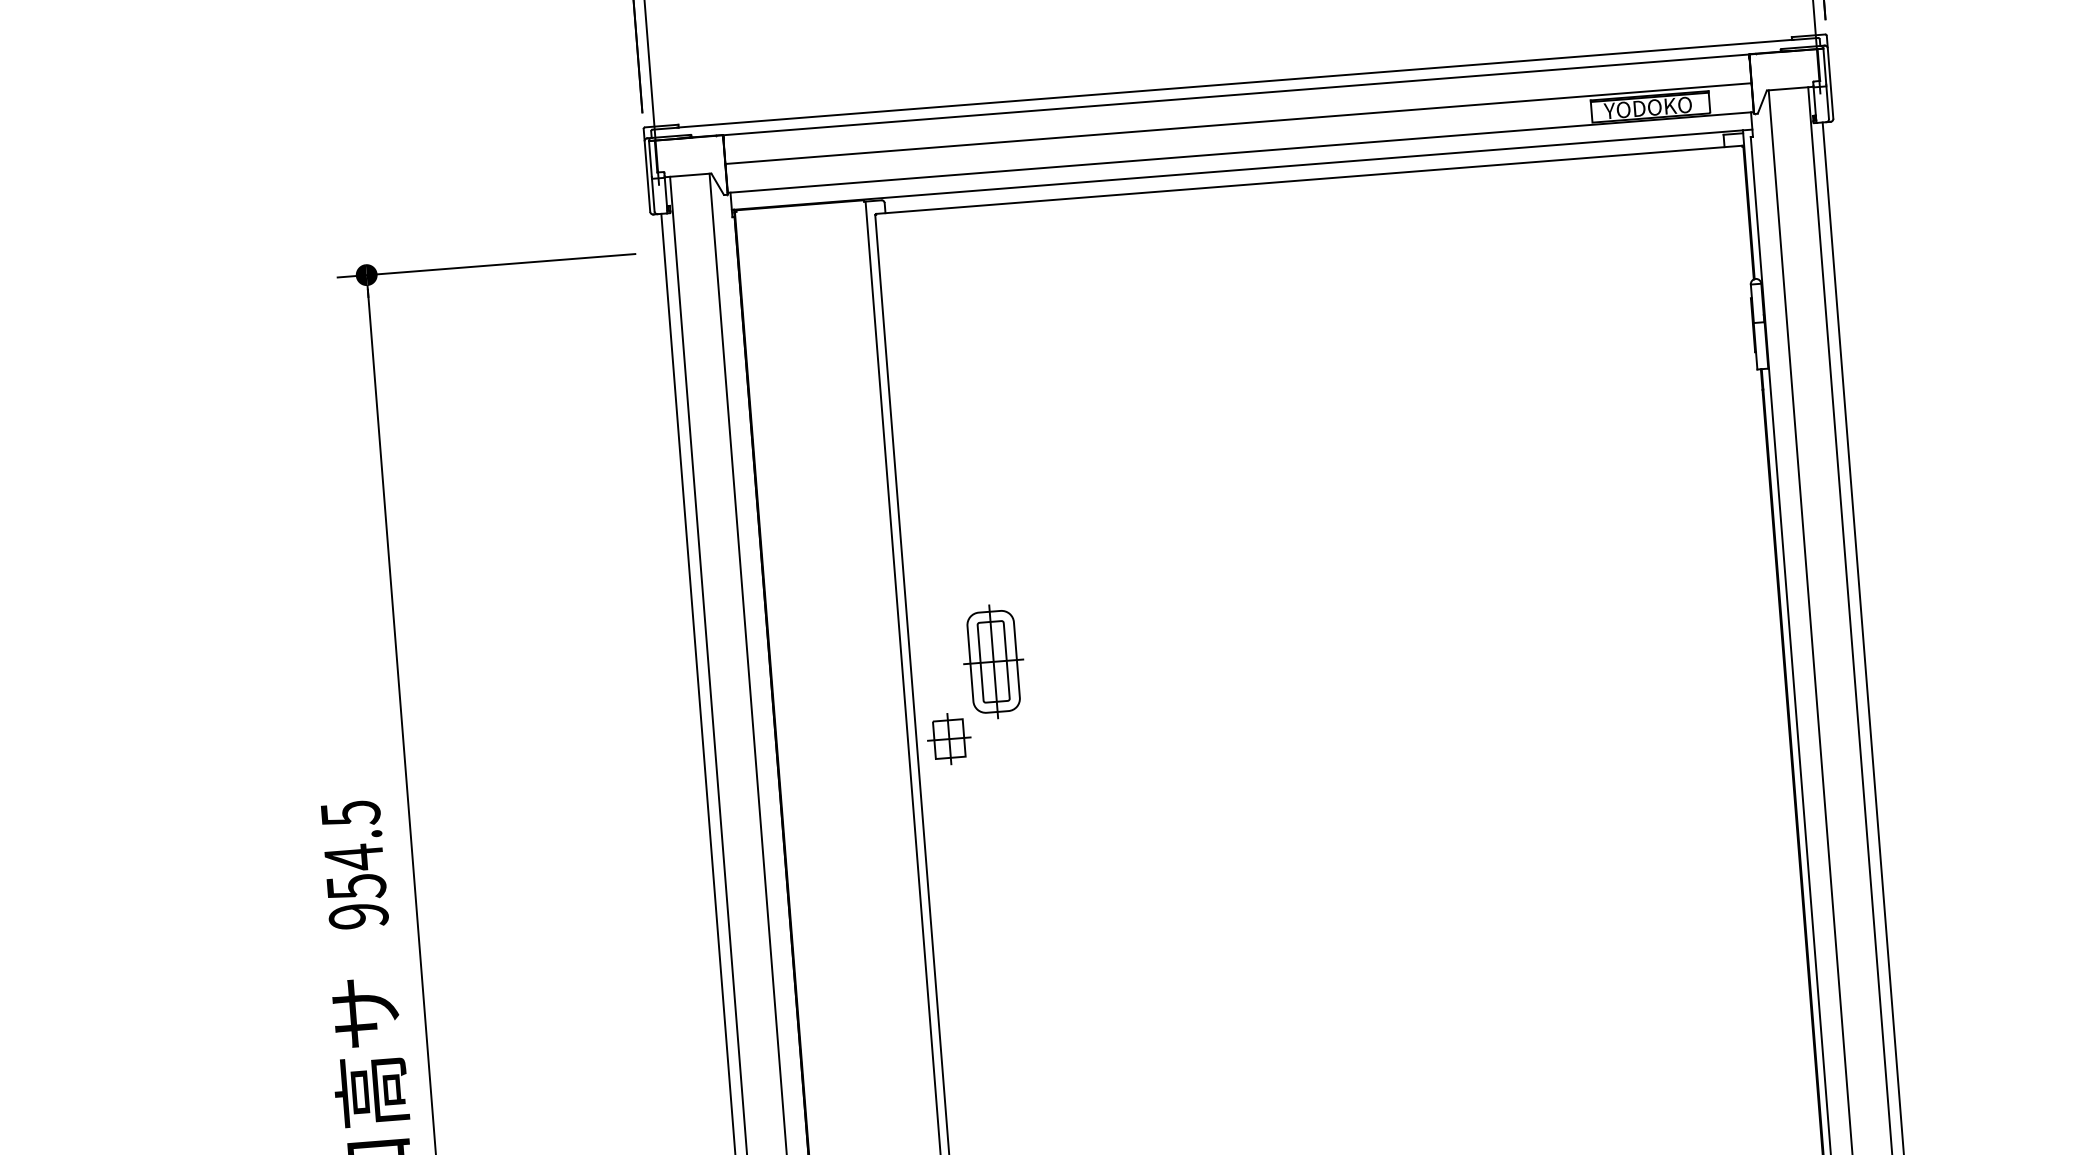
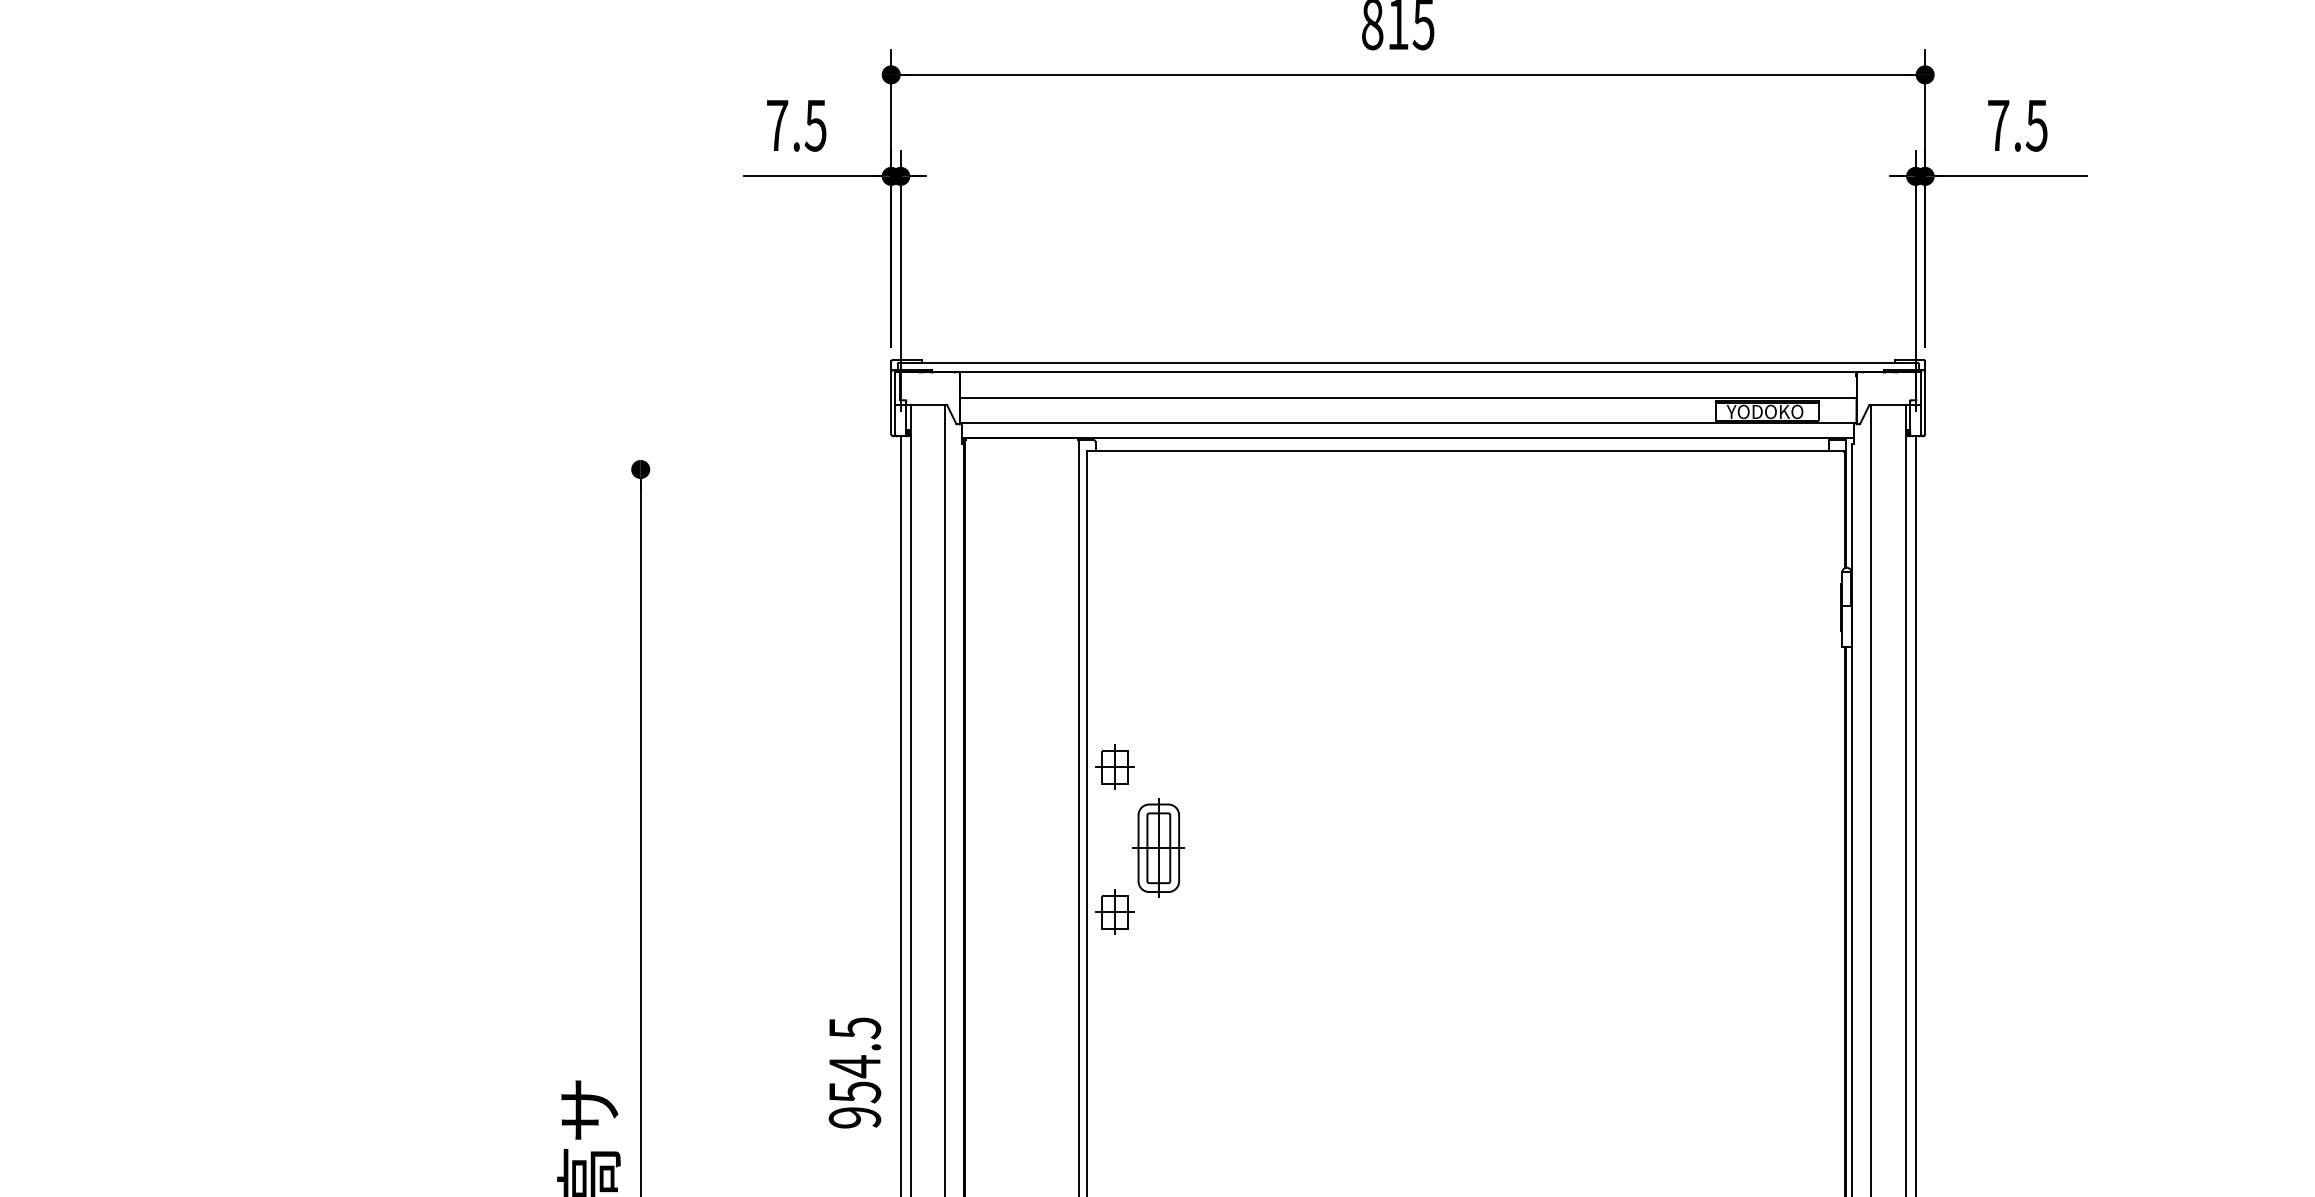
line: (486, 265) -> (745, 469), removed
part: (935, 572) -> (1114, 766), added
text: (354, 864) -> (854, 1072), moved

